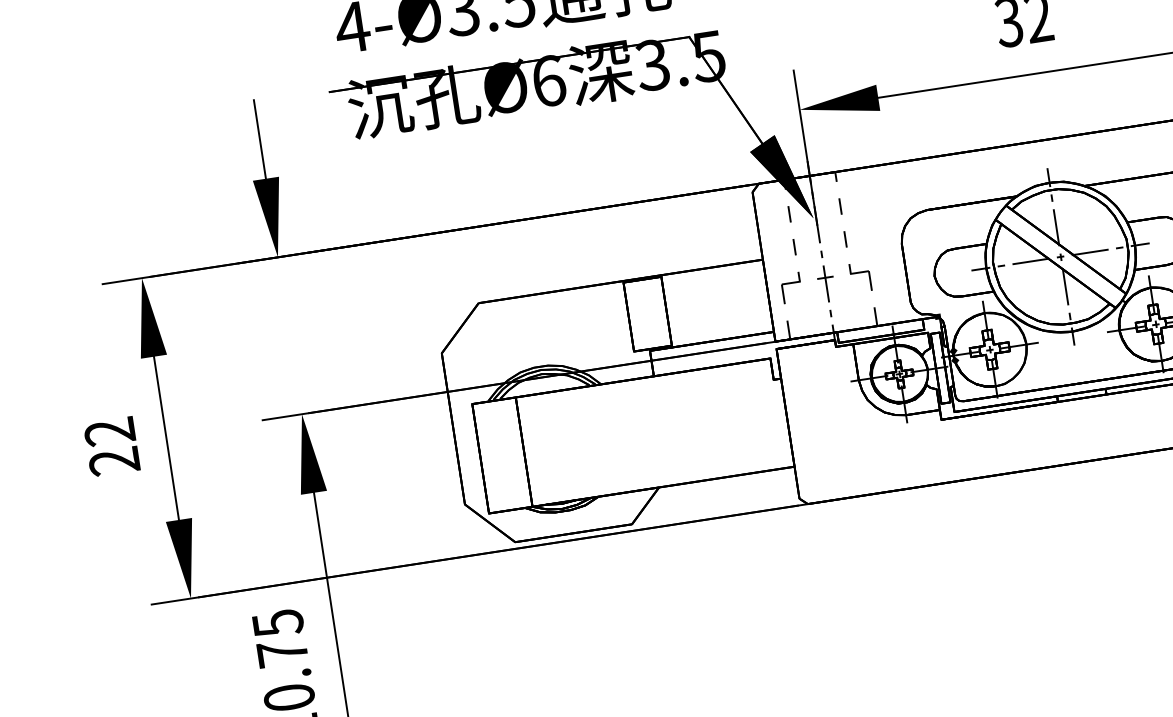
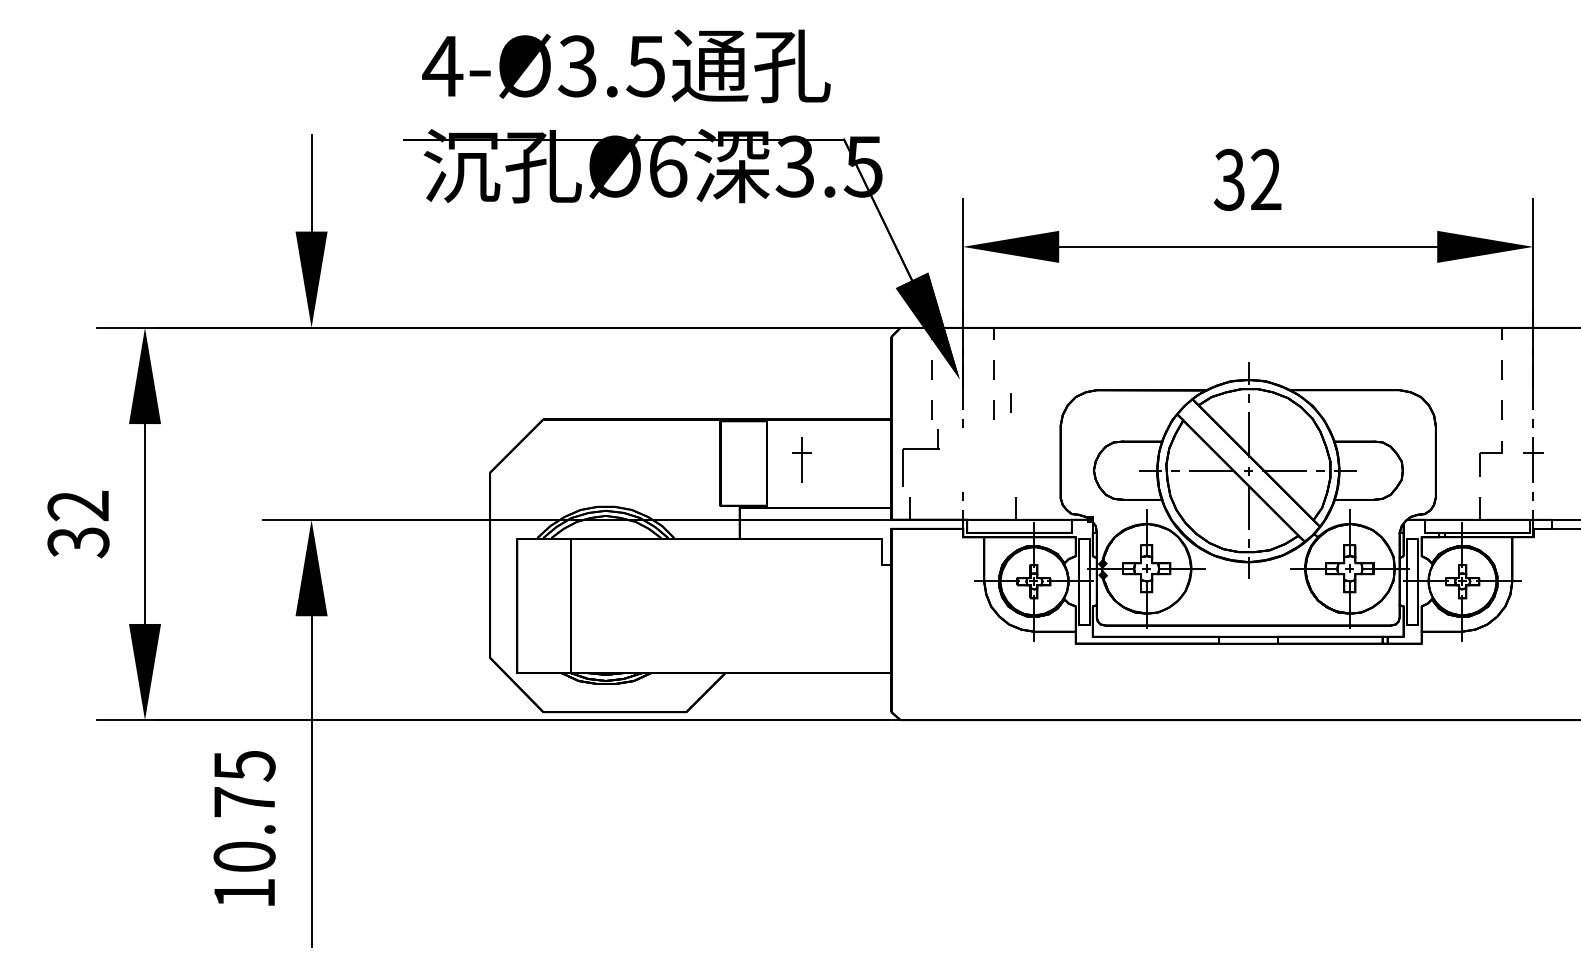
line: (857, 230) -> (1010, 402), added
part: (860, 277) -> (1004, 458), removed
part: (825, 283) -> (801, 459), moved
part: (791, 287) -> (920, 458), size x1.6
text: (114, 461) -> (78, 542), 22 -> 32

